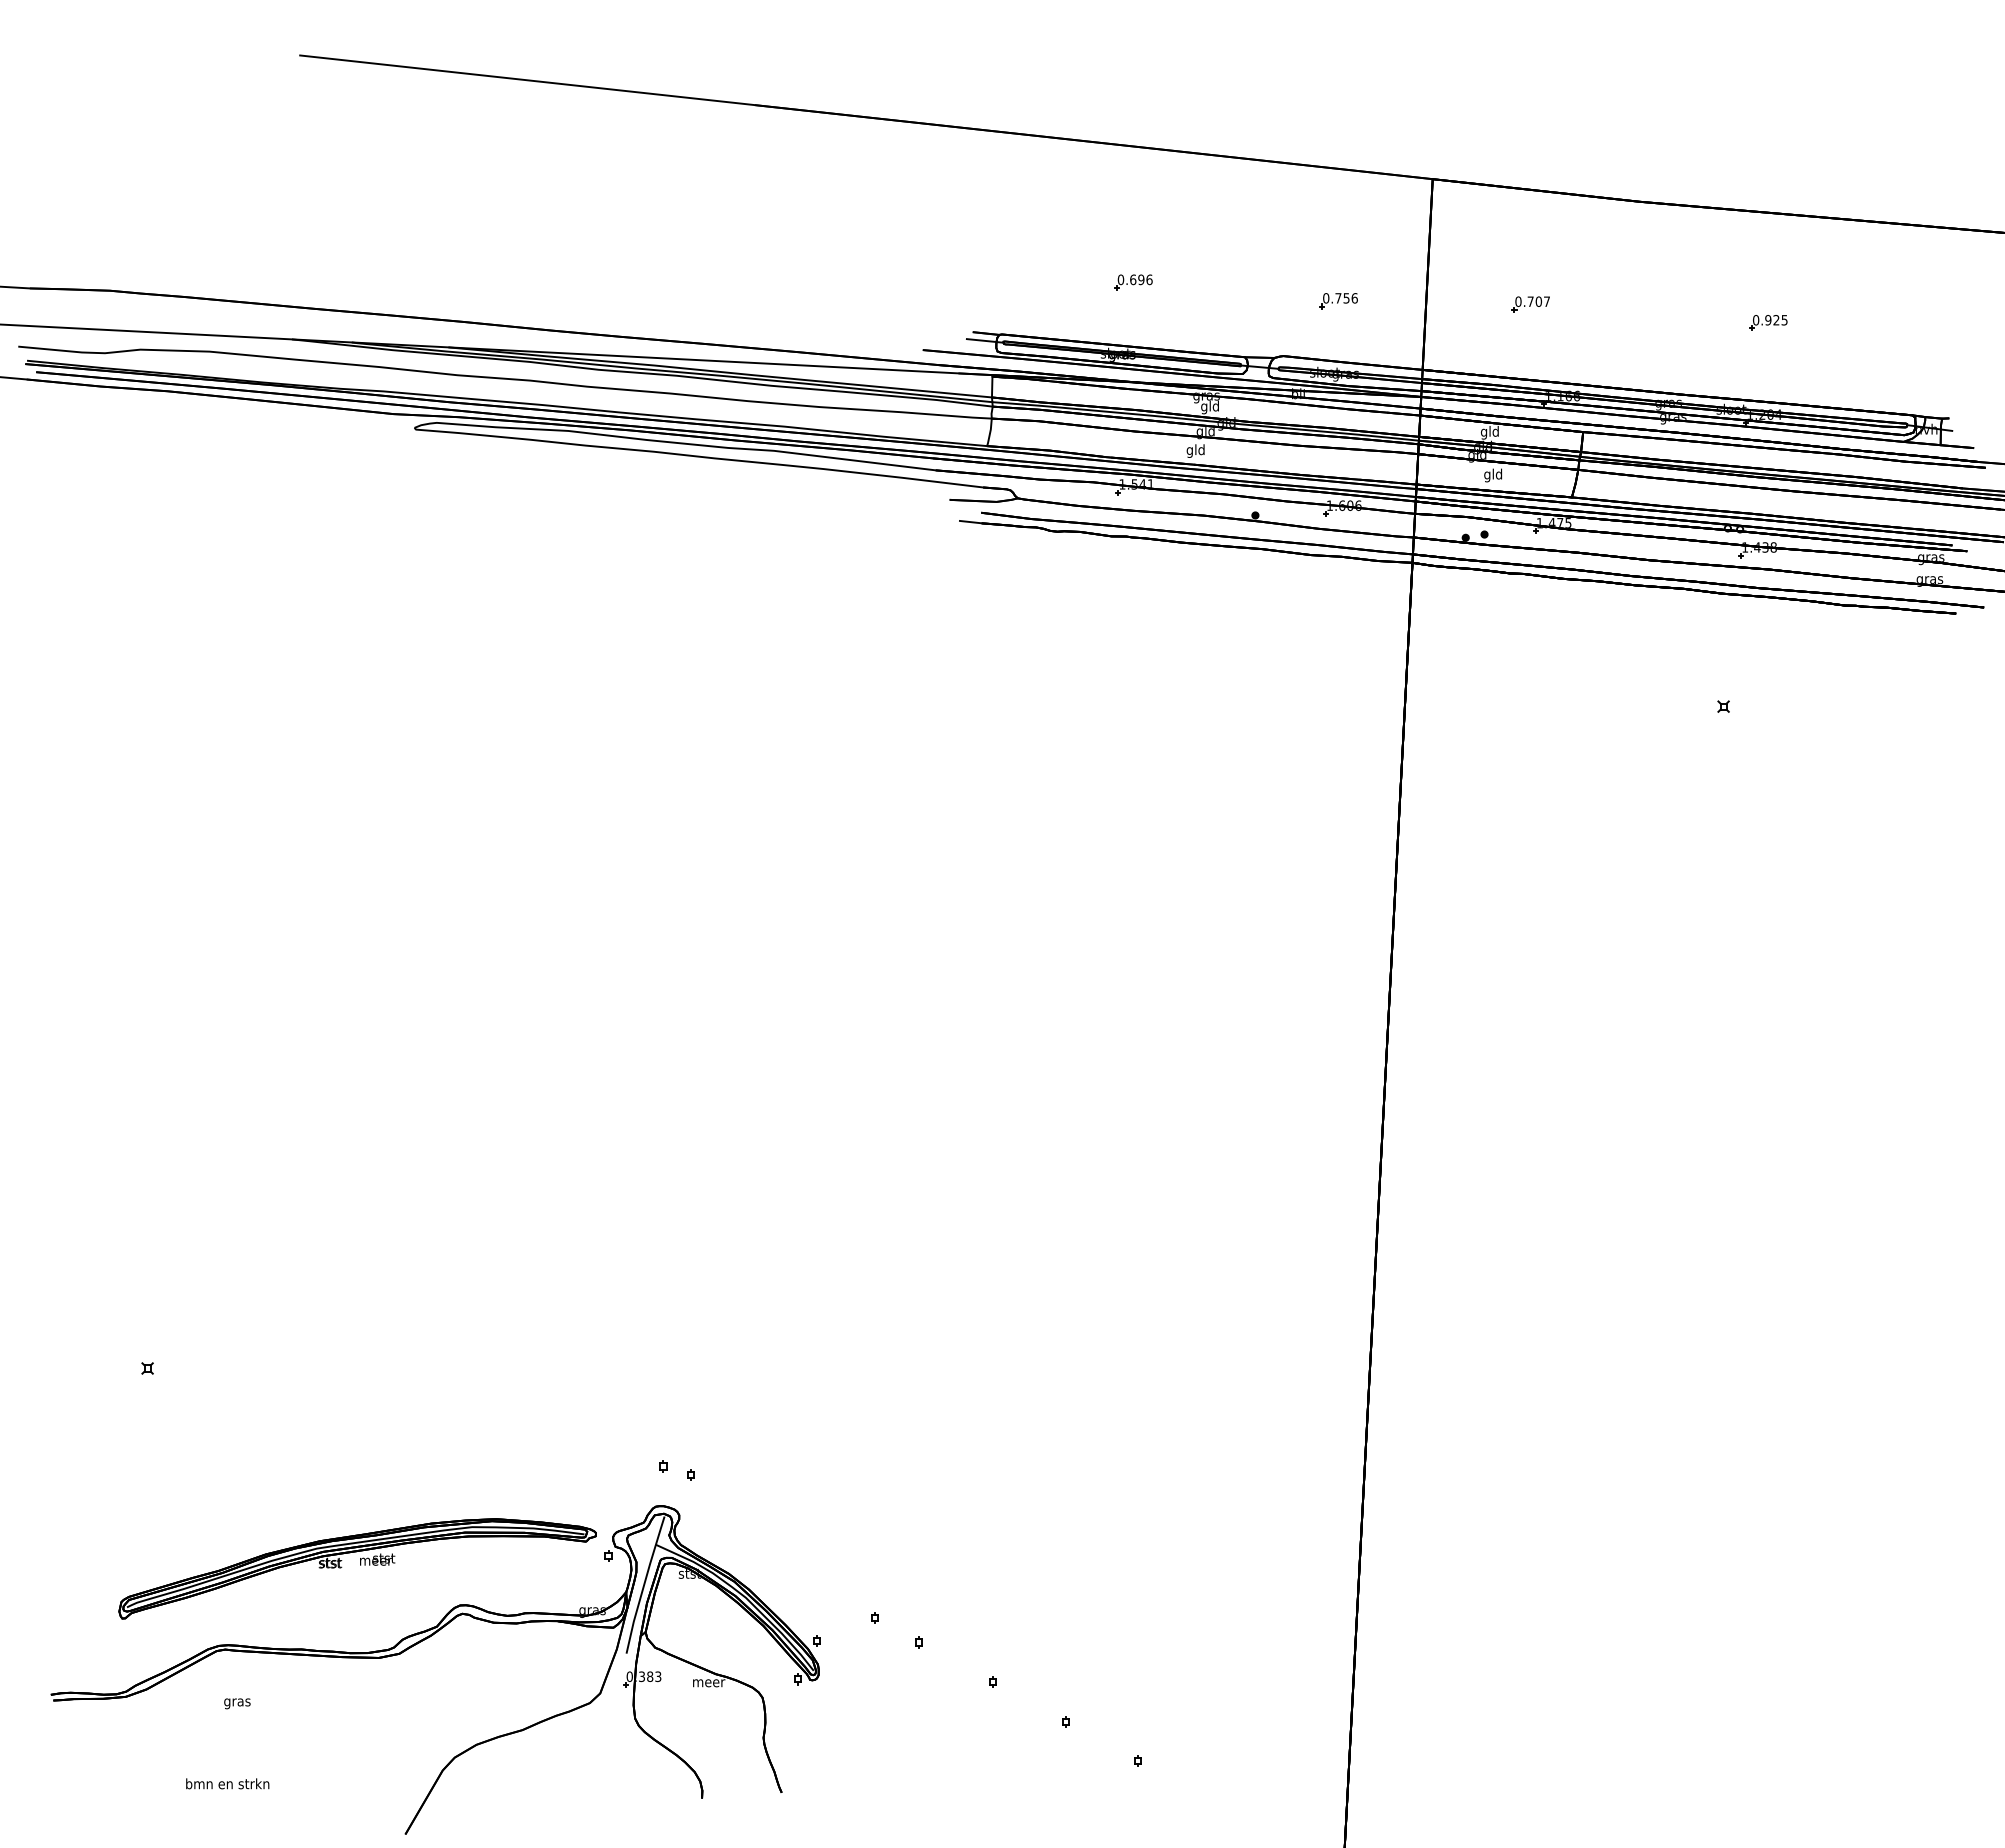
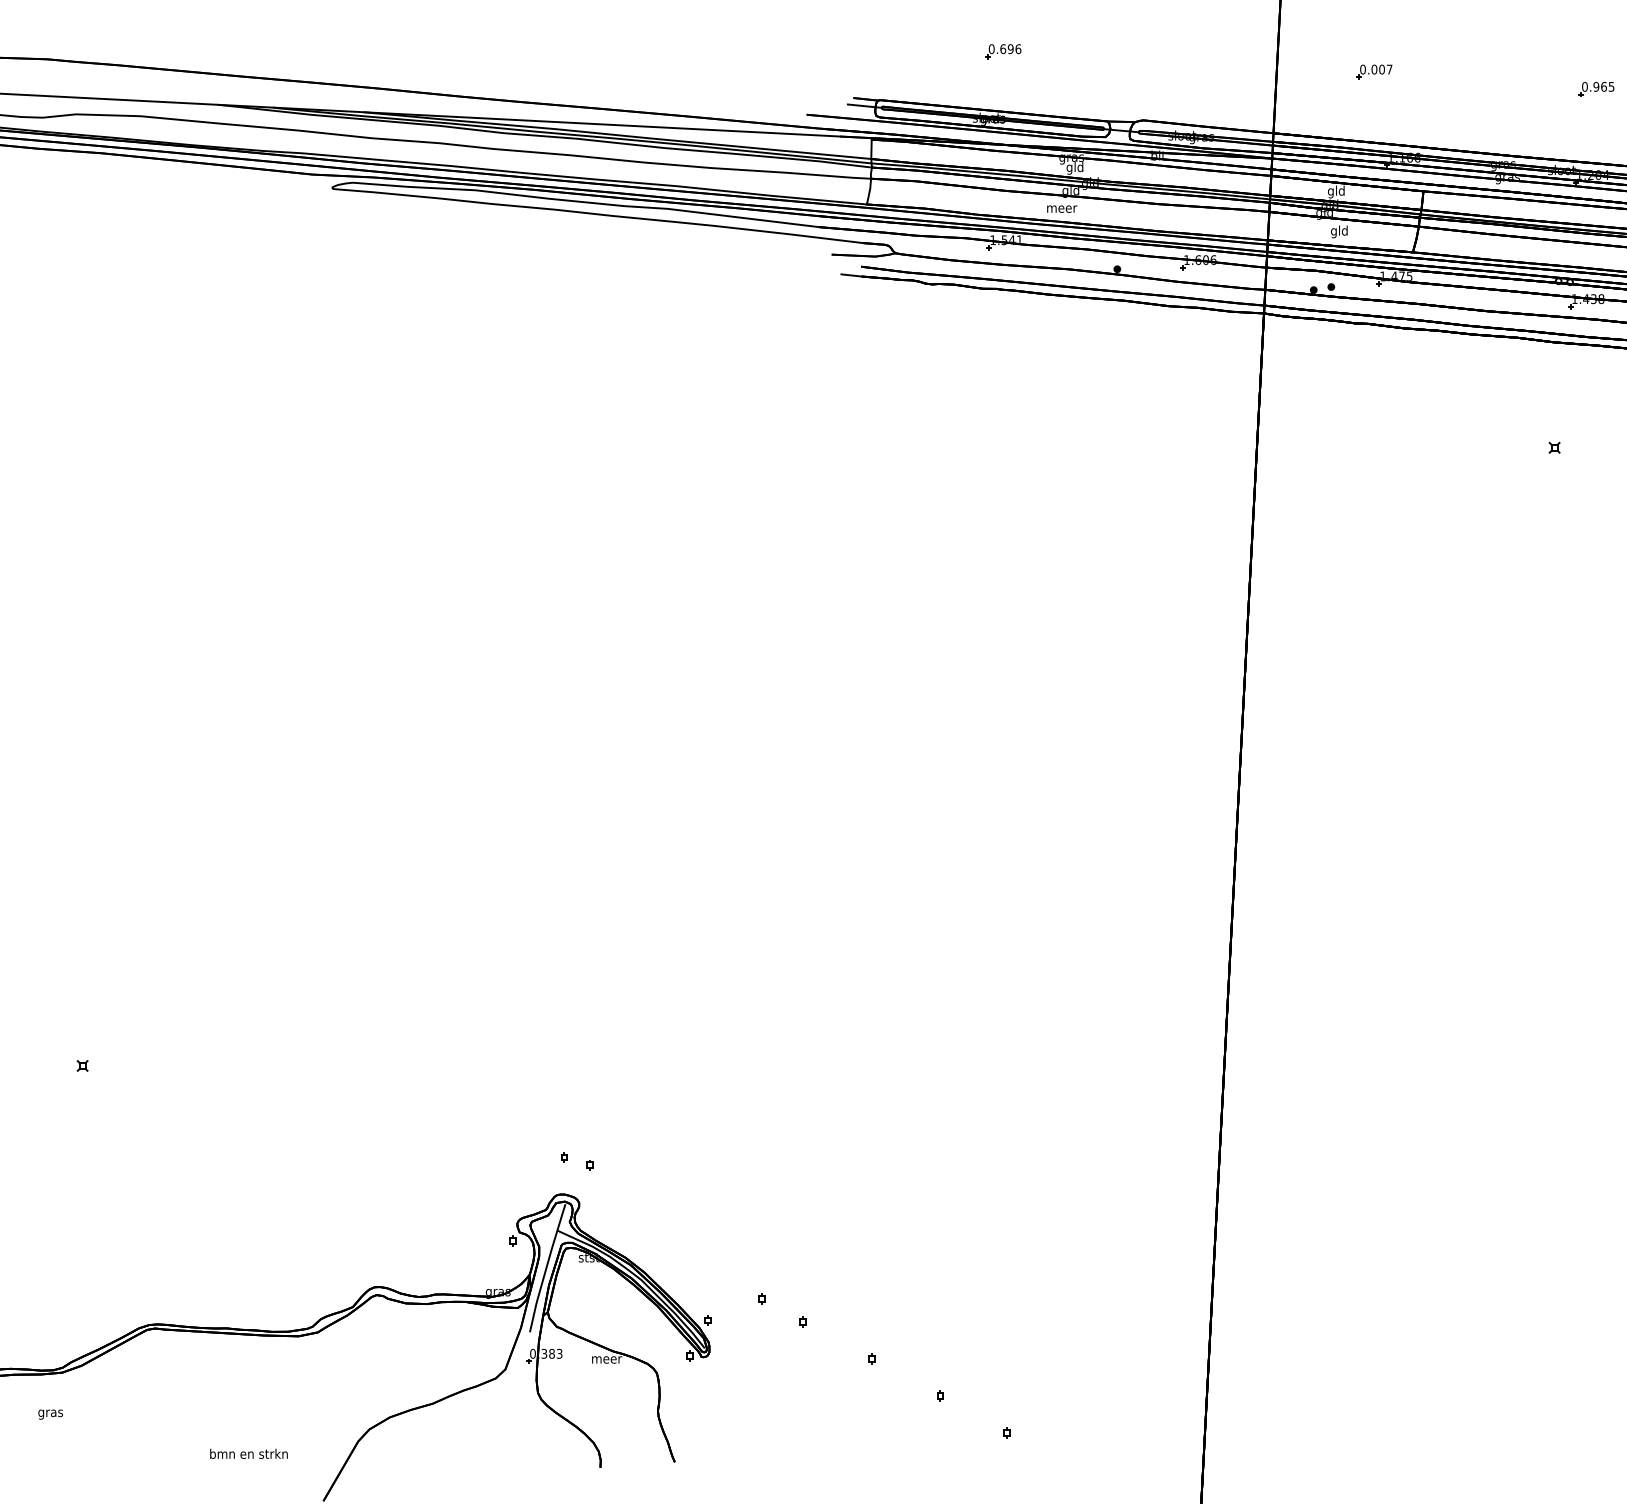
part: (1338, 301) -> (1194, 69), removed
text: (1530, 301) -> (1374, 69), 0.707 -> 0.007
text: (1776, 319) -> (1604, 86), 0.925 -> 0.965
text: (1196, 450) -> (1062, 208), gld -> meer
part: (357, 1568) -> (278, 1252), removed
text: (237, 1703) -> (50, 1414), moved
text: (227, 1783) -> (248, 1453), moved

